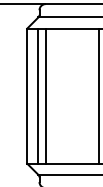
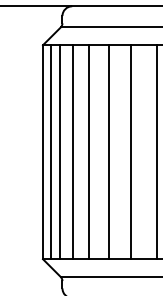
line: (31, 95) -> (49, 151), added
line: (56, 95) -> (89, 151), added
line: (68, 95) -> (108, 151), added
line: (82, 95) -> (130, 151), added

